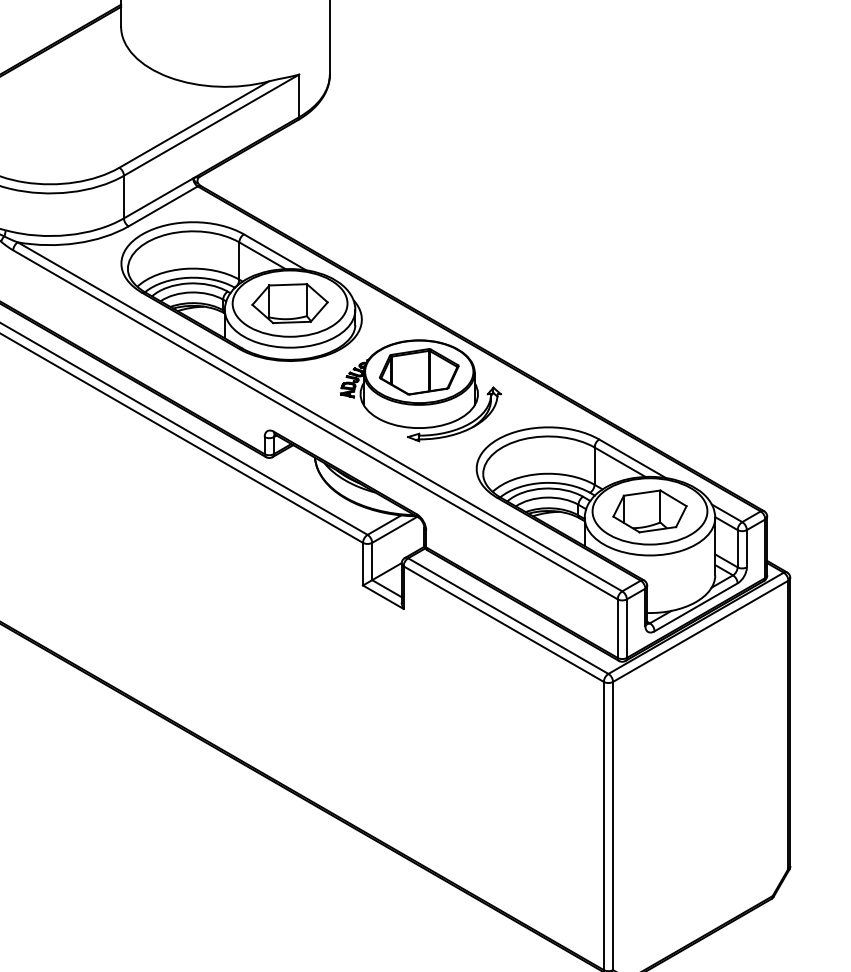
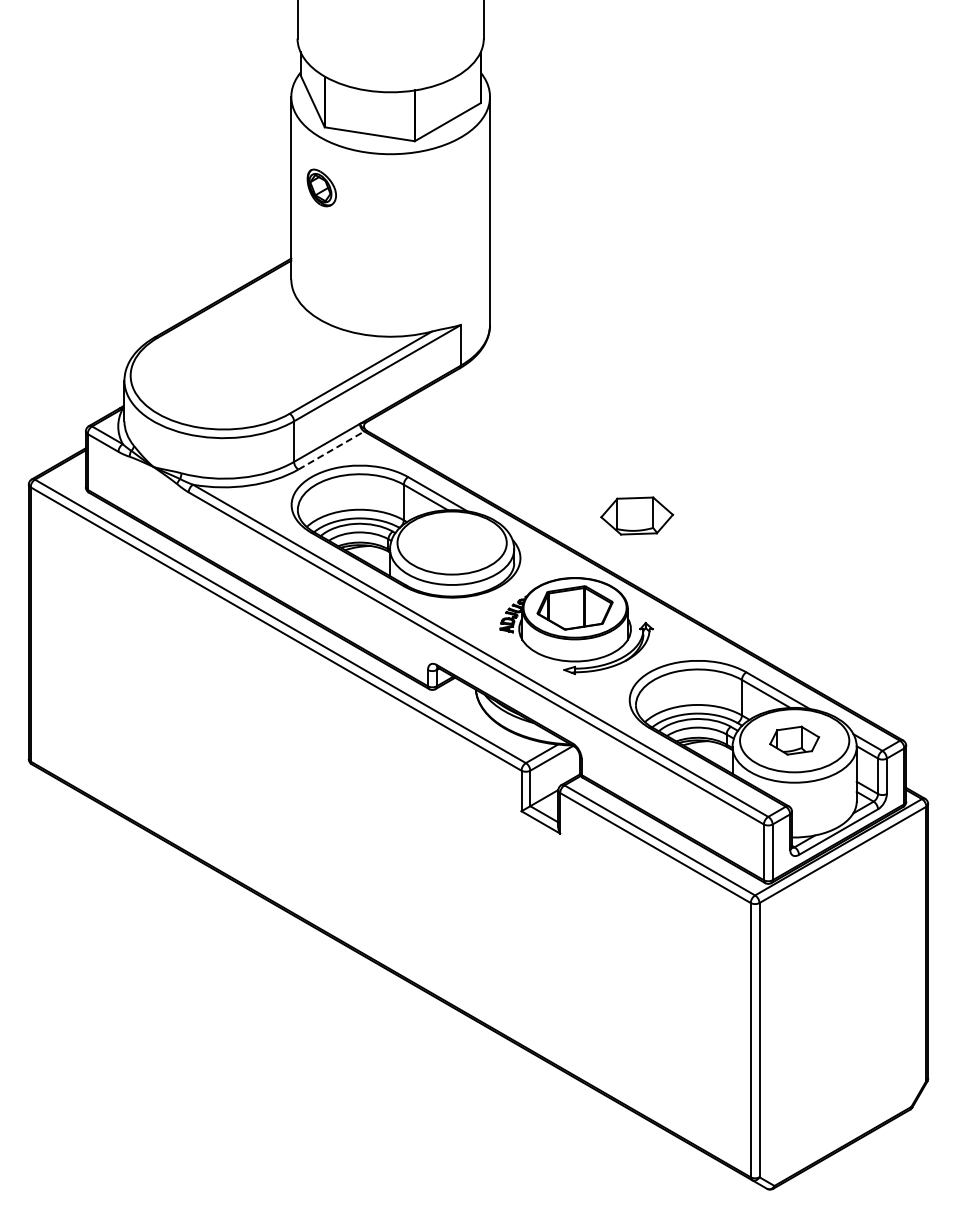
line: (163, 206) -> (331, 450), solid -> dashed
part: (290, 303) -> (637, 515), moved
part: (649, 511) -> (794, 740), size x0.7

